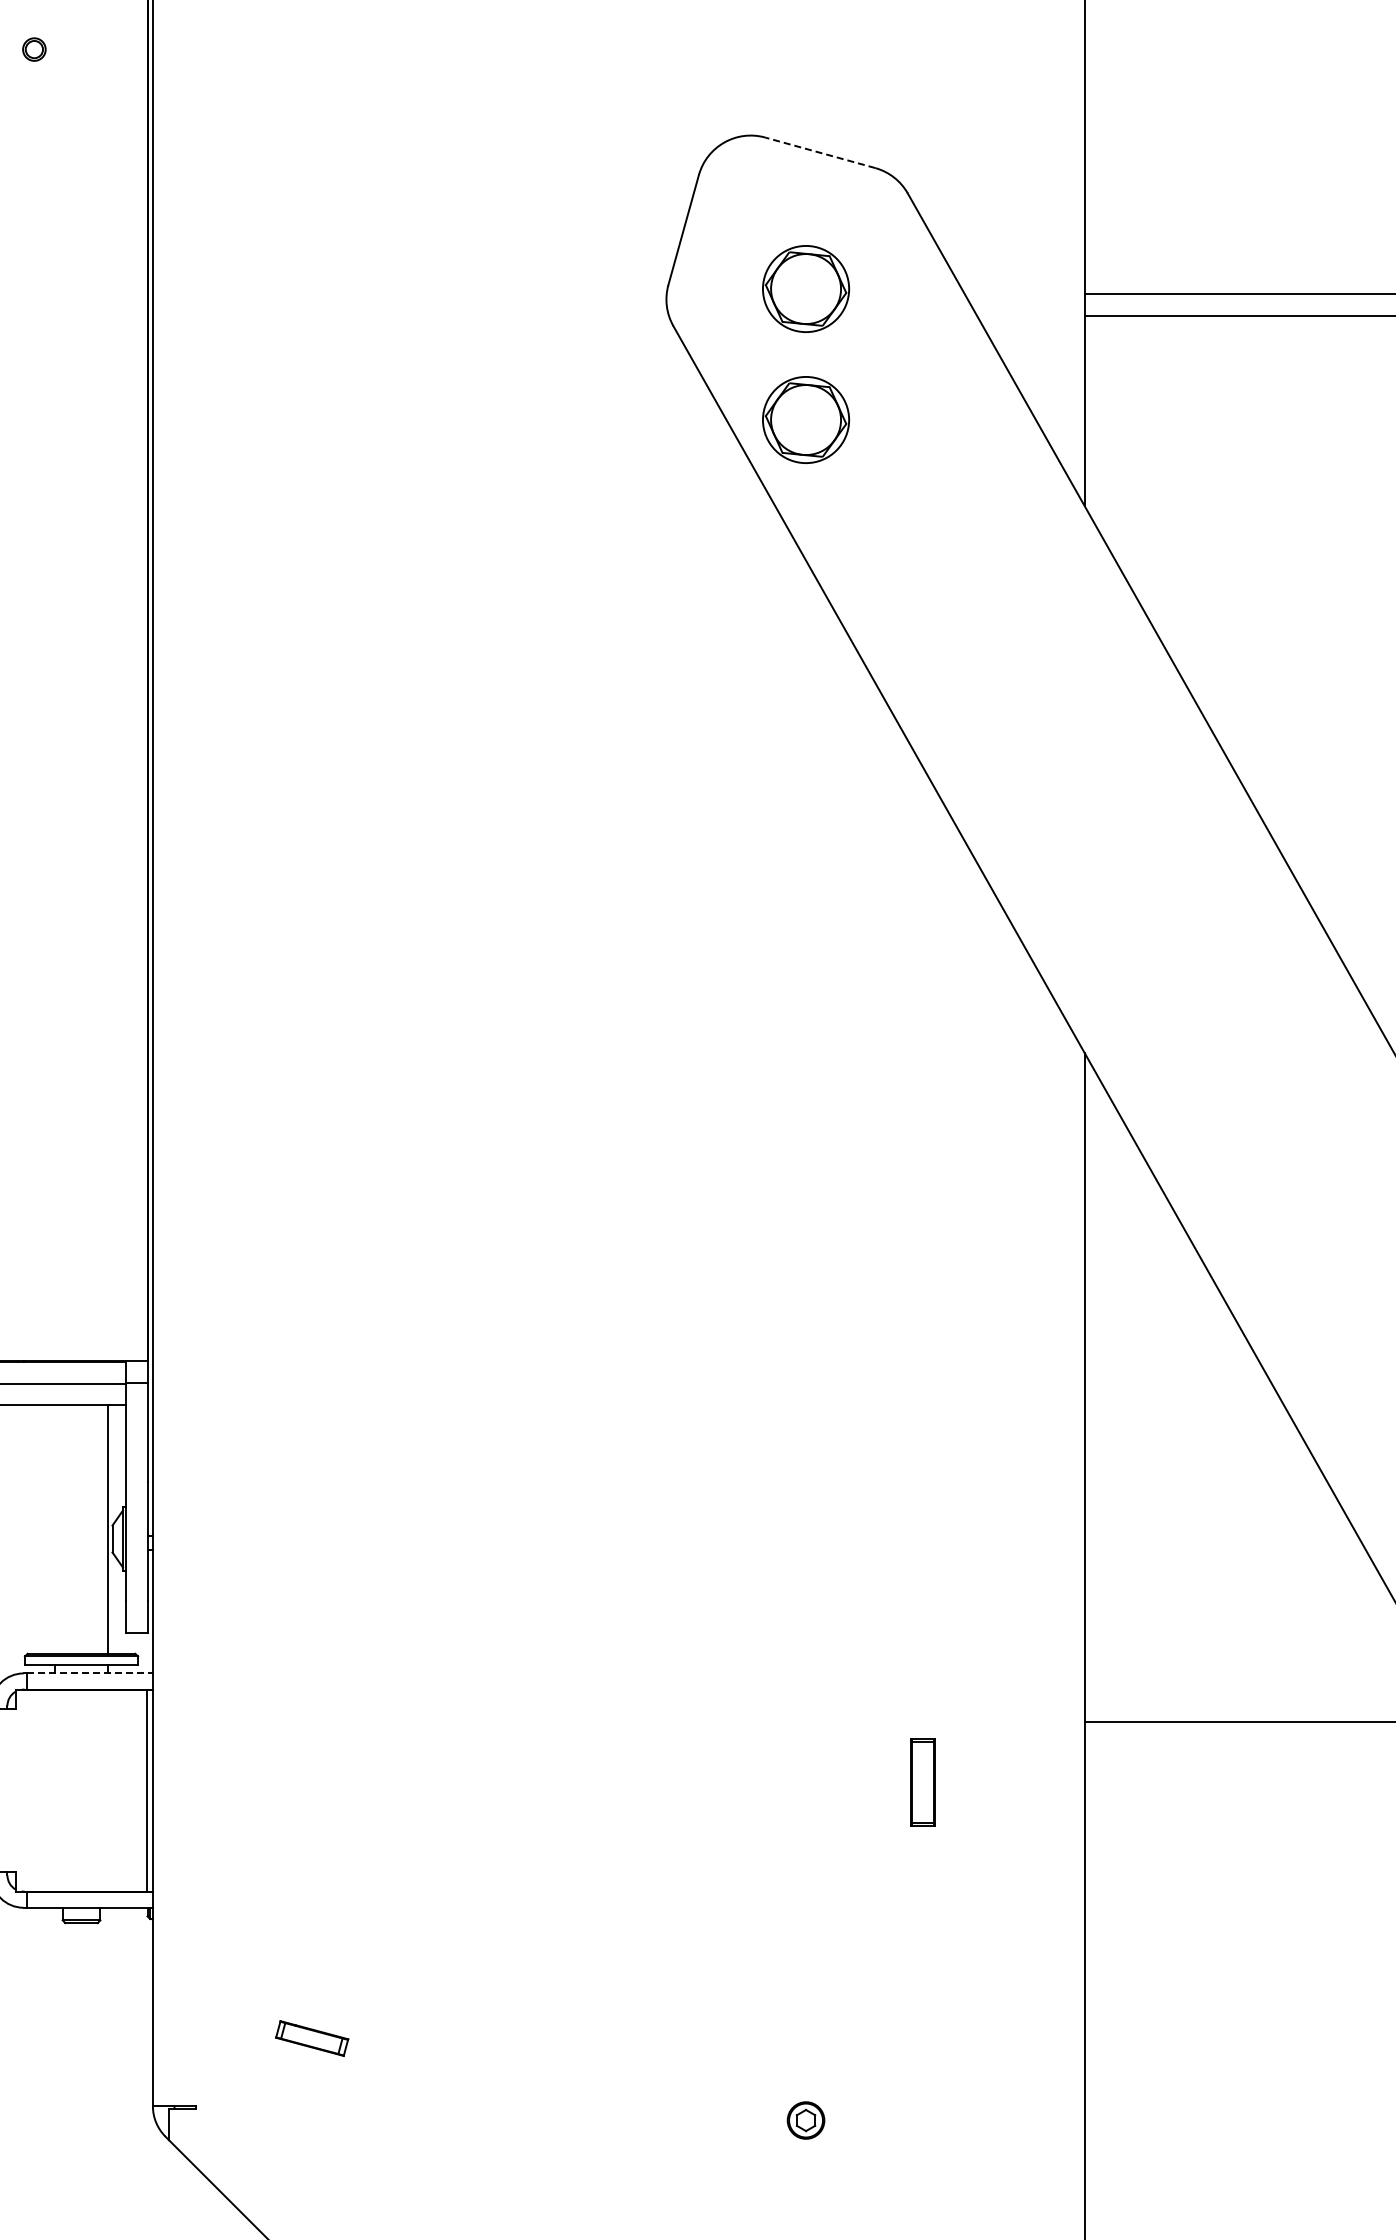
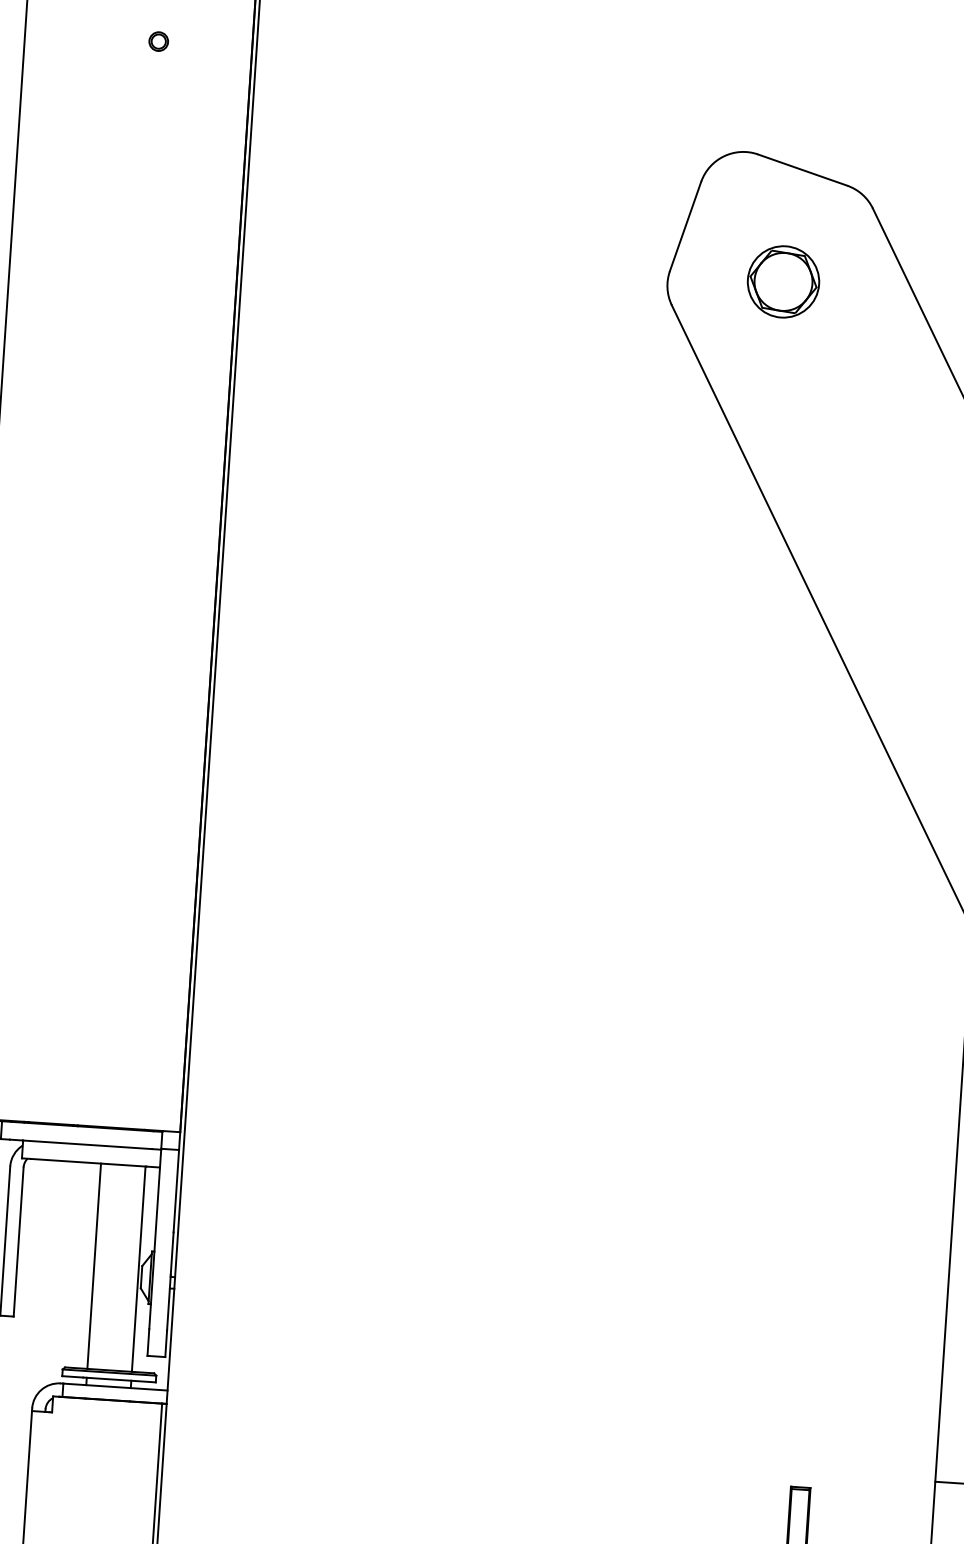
line: (819, 152) -> (802, 169), dashed -> solid
part: (805, 419) -> (775, 389), removed
line: (54, 1529) -> (94, 1266), added
line: (90, 1673) -> (115, 1387), dashed -> solid

